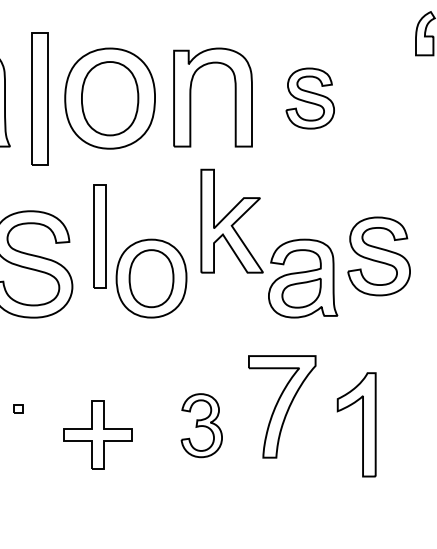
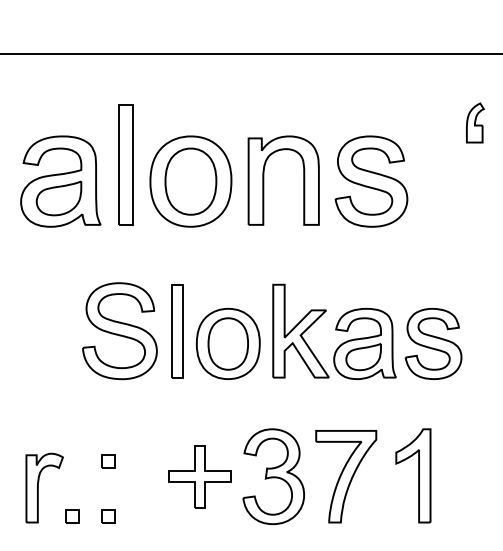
part: (39, 98) -> (125, 164), moved
part: (310, 98) -> (371, 181), size x1.67
part: (231, 220) -> (300, 330), moved
part: (99, 237) -> (177, 331), moved
part: (379, 255) -> (433, 343), moved
part: (282, 406) -> (346, 476), moved
part: (18, 408) -> (108, 461), size x1.67
part: (201, 425) -> (273, 476), size x1.67
part: (97, 434) -> (199, 476), moved
part: (18, 469) -> (108, 516), added

